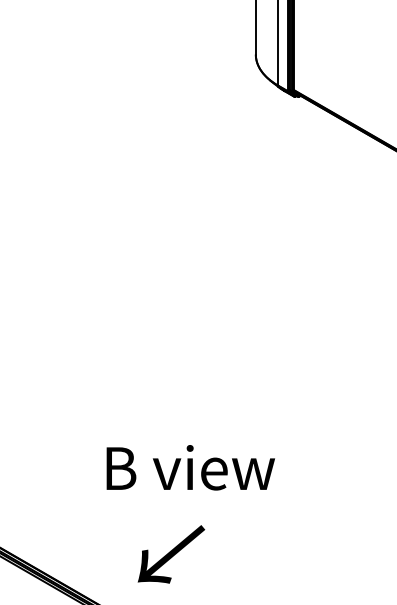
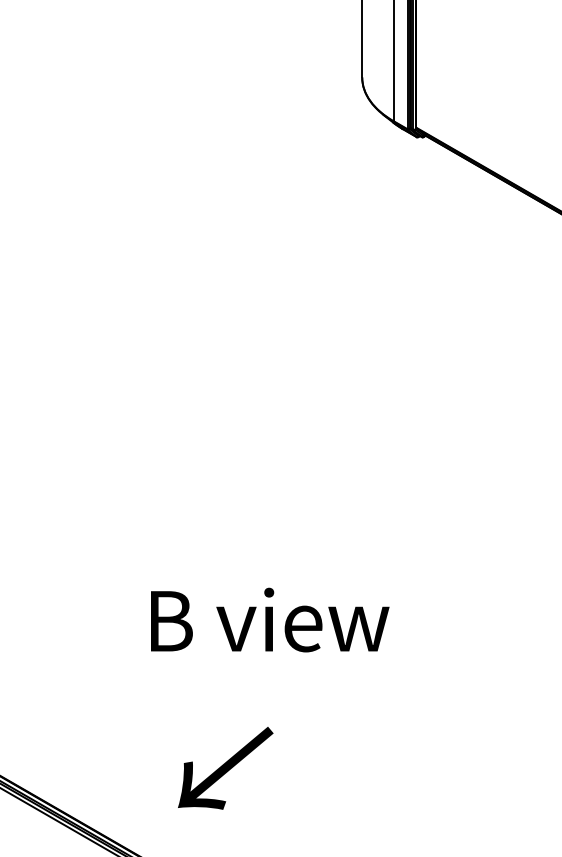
text: (190, 467) -> (269, 619), moved
text: (171, 554) -> (225, 768), moved

